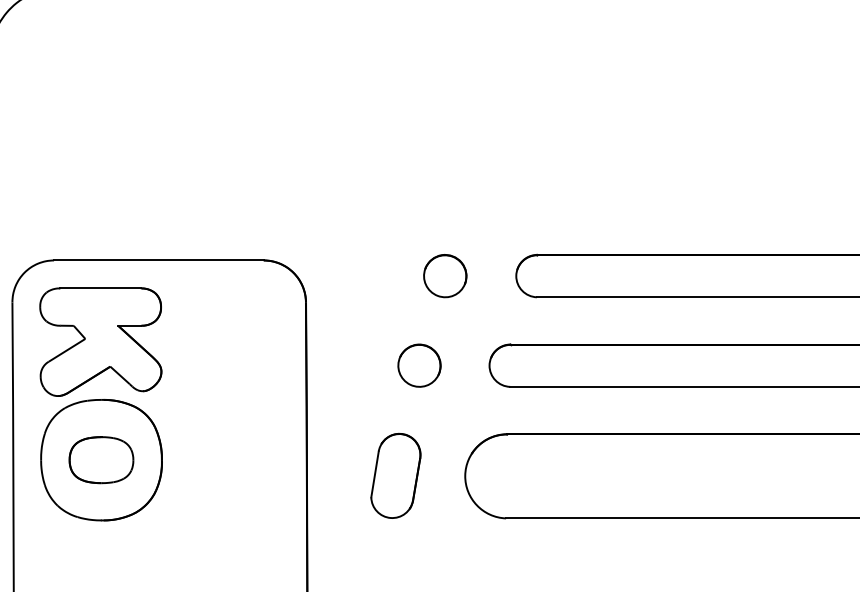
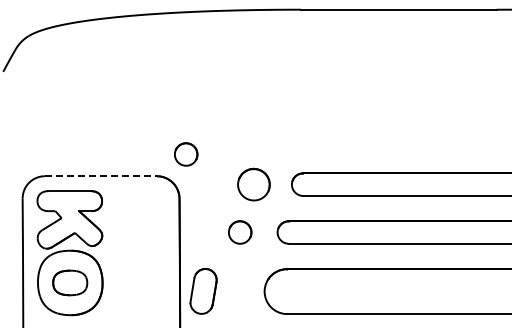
part: (319, 219) -> (186, 154), added
line: (159, 260) -> (101, 176), solid -> dashed
part: (444, 275) -> (253, 184), size x1.4
part: (395, 476) -> (203, 291), moved

